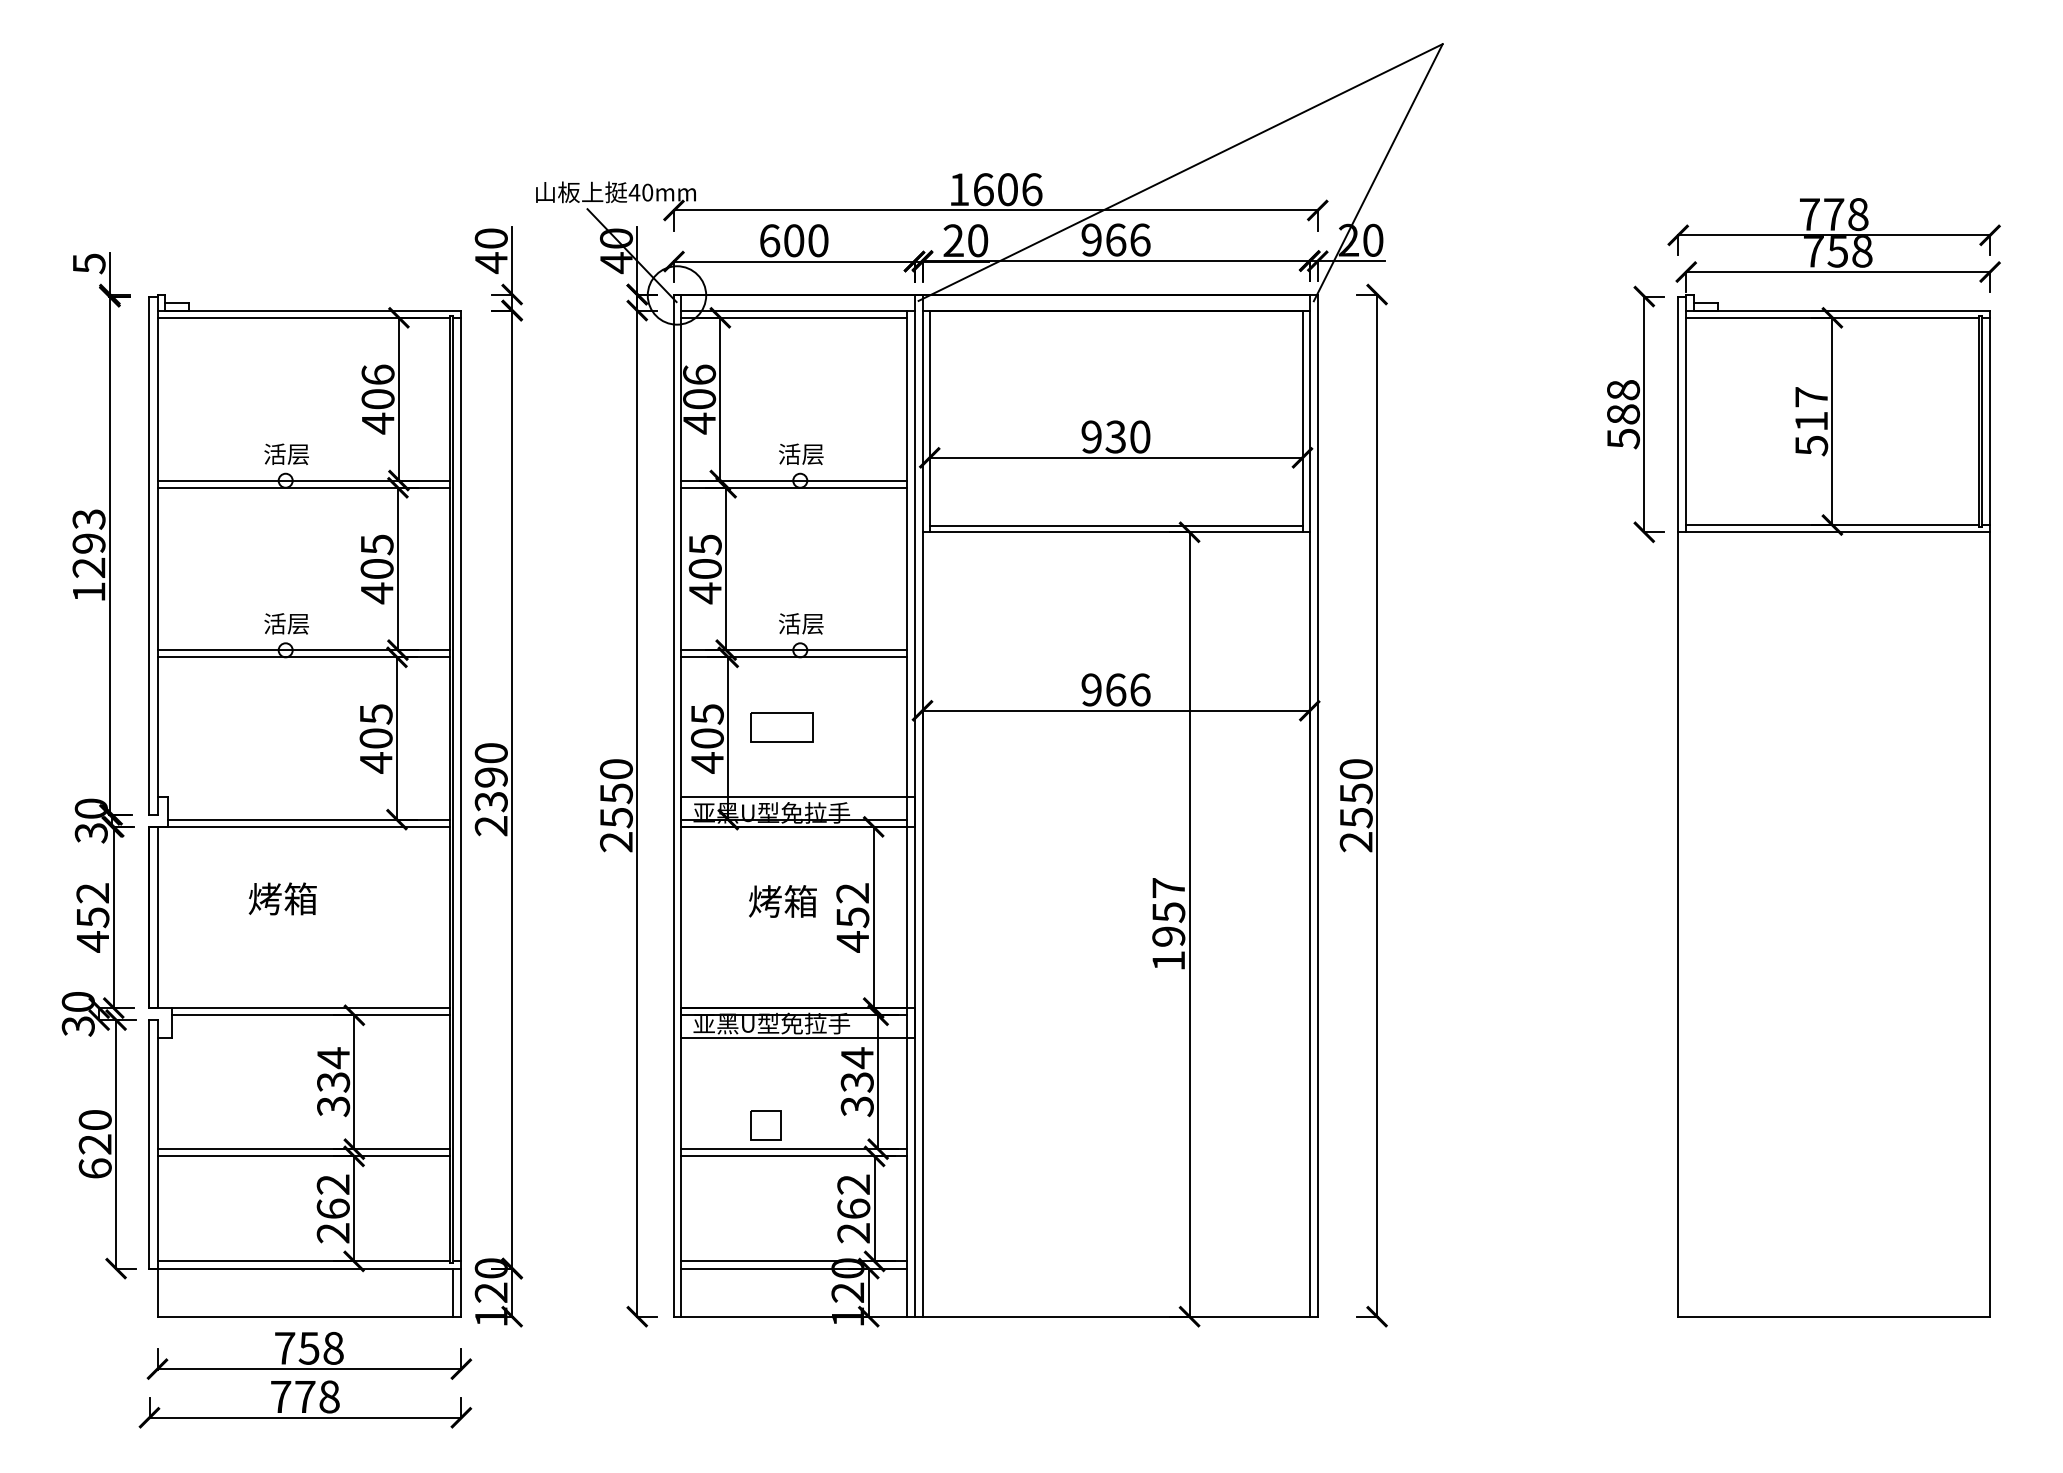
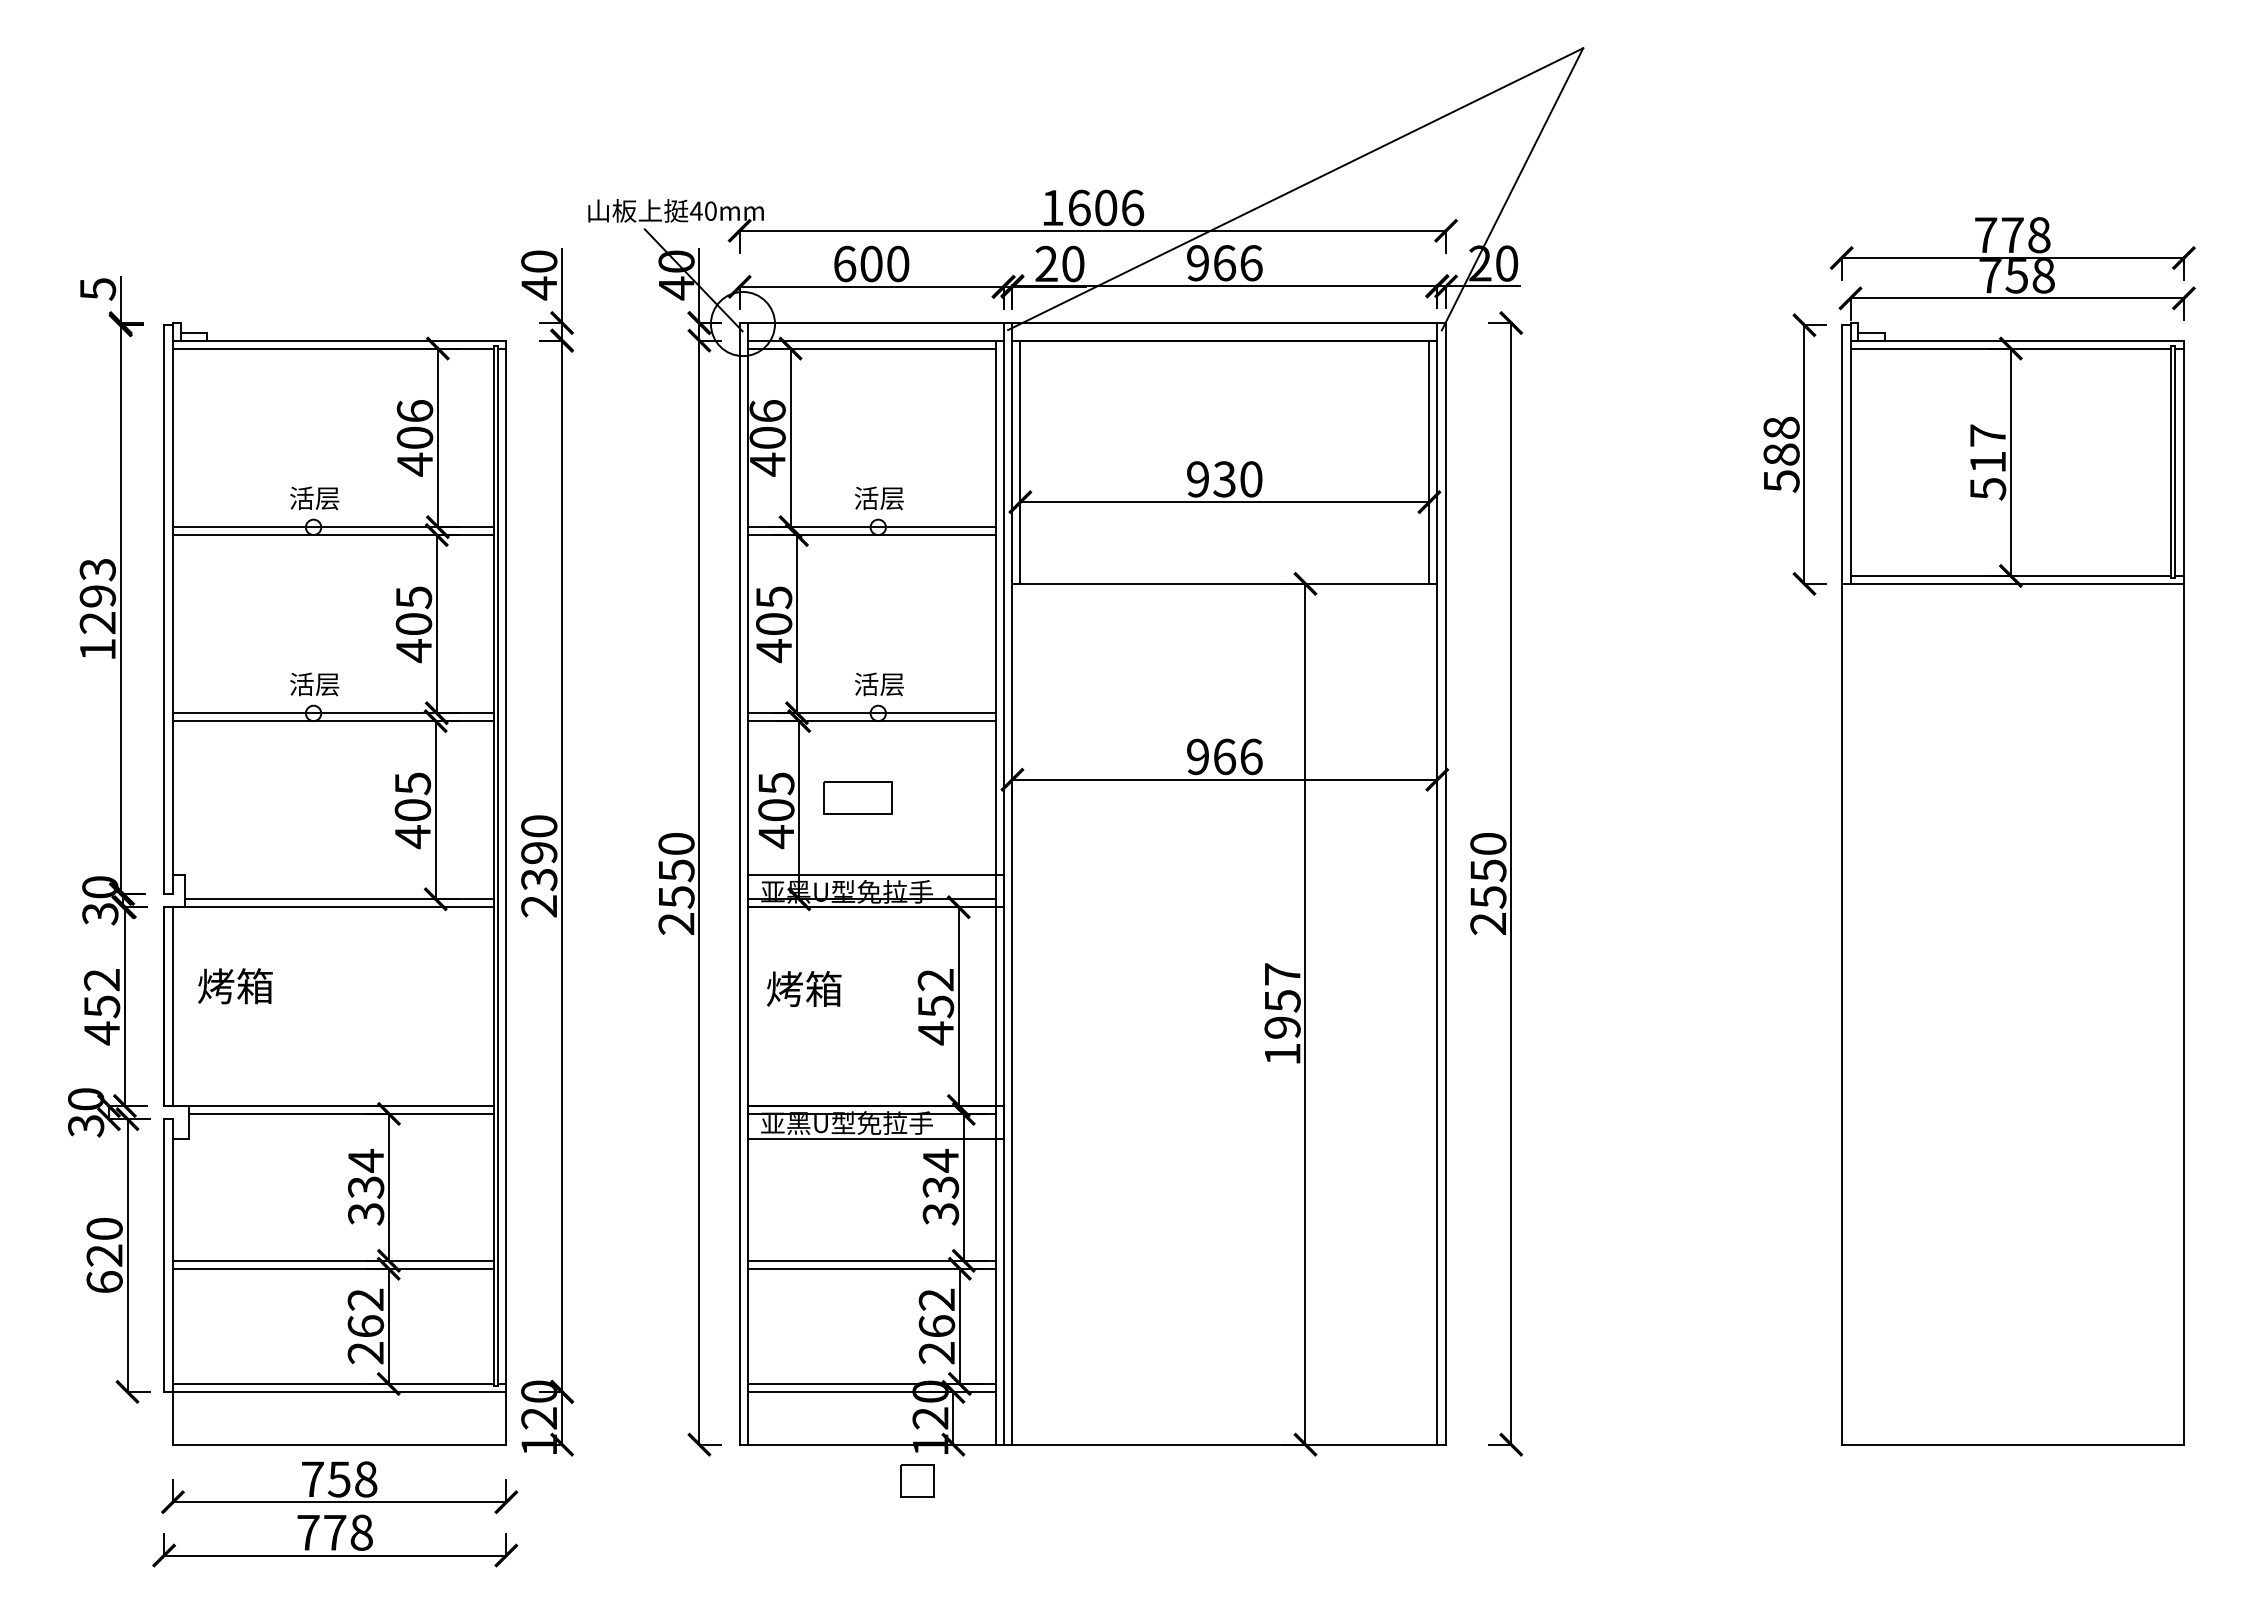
line: (1115, 525) -> (1224, 576), removed
text: (282, 899) -> (235, 986), moved
text: (783, 900) -> (804, 988), moved
part: (765, 1125) -> (917, 1480), moved
line: (453, 1291) -> (497, 1417), removed

